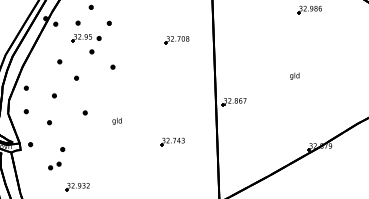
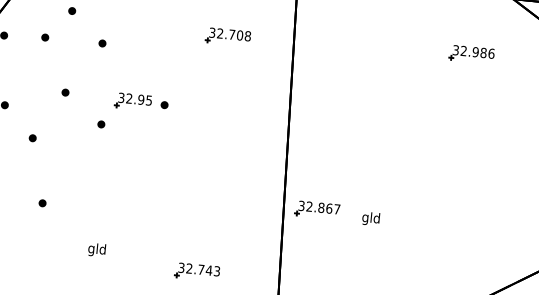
part: (86, 38) -> (141, 102), moved
part: (176, 40) -> (227, 37), moved
text: (294, 75) -> (370, 217), moved
text: (116, 120) -> (95, 248), moved

